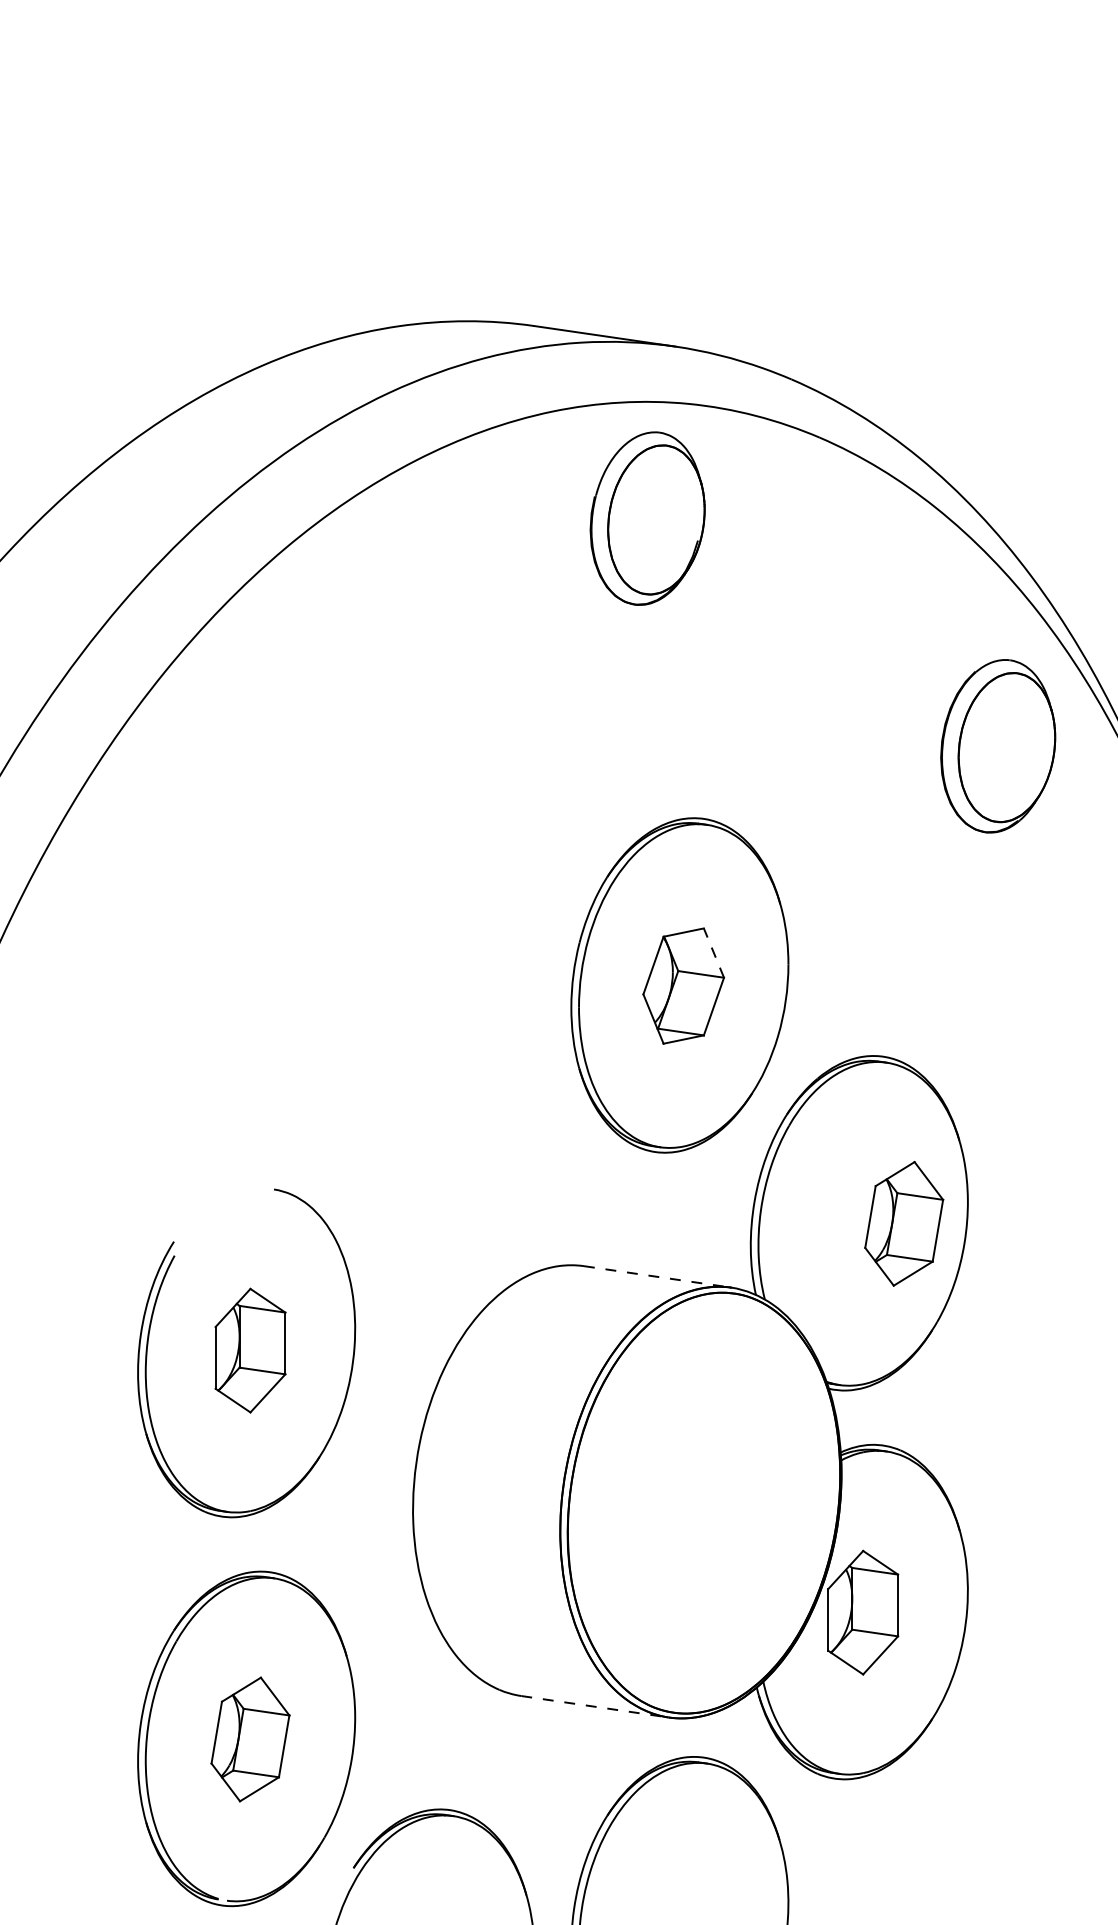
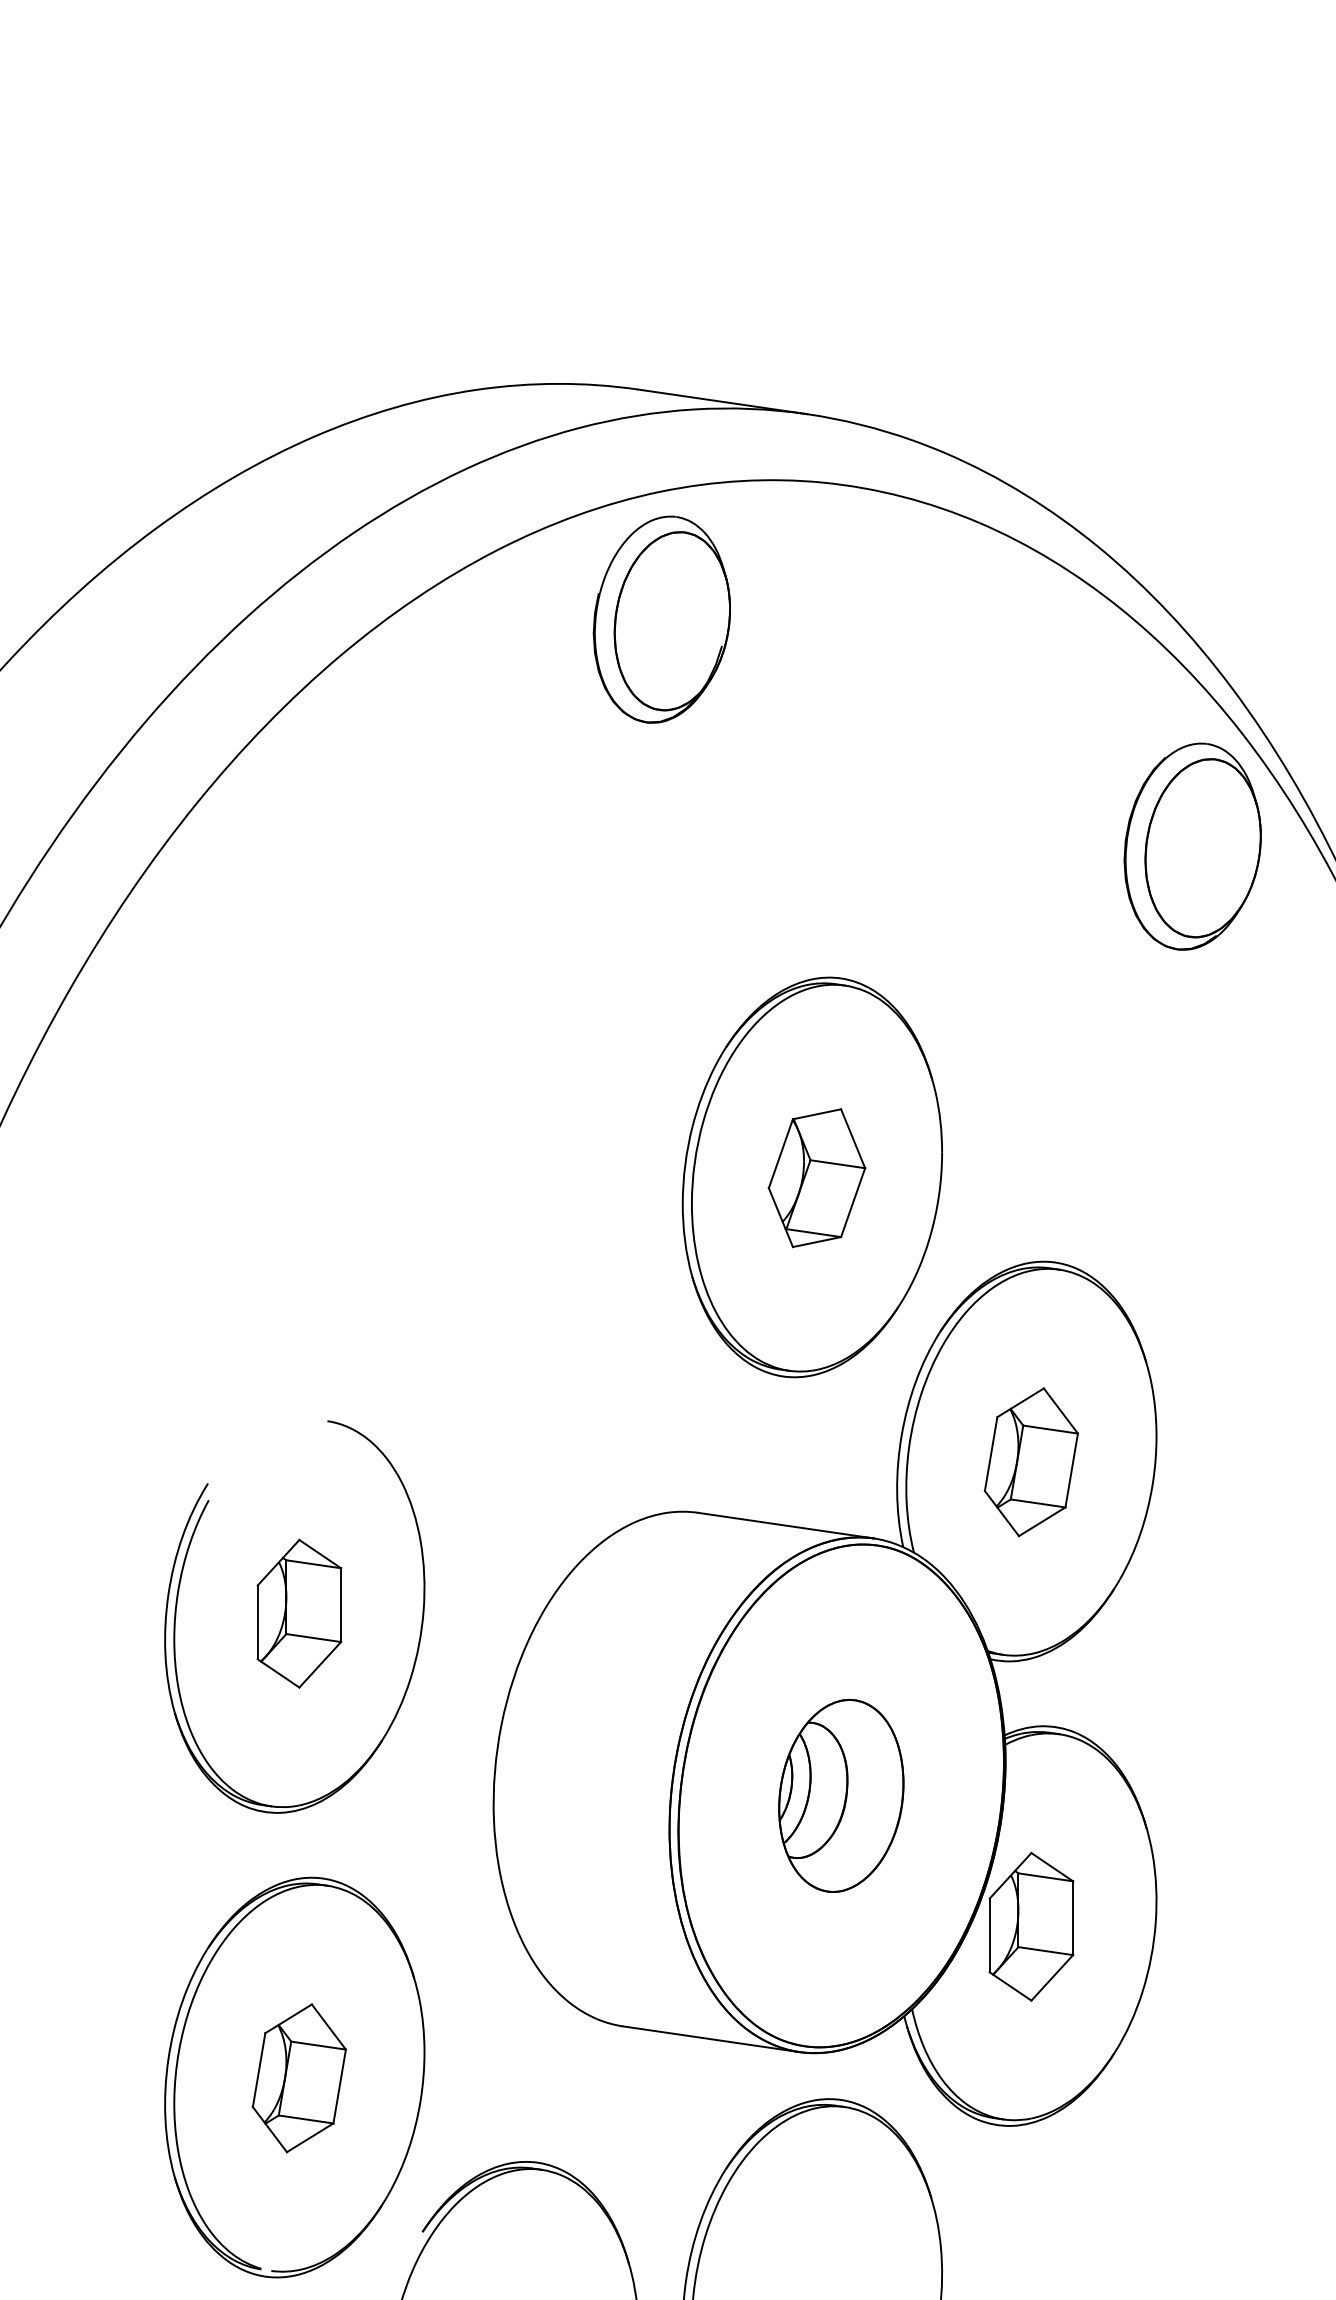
part: (647, 518) -> (661, 619), moved
part: (998, 746) -> (1192, 846), moved
line: (714, 952) -> (853, 1138), dashed -> solid
part: (903, 1224) -> (1030, 1462), moved
line: (657, 1276) -> (785, 1525), dashed -> solid
part: (704, 1502) -> (841, 1795), added
line: (594, 1707) -> (710, 2039), dashed -> solid

